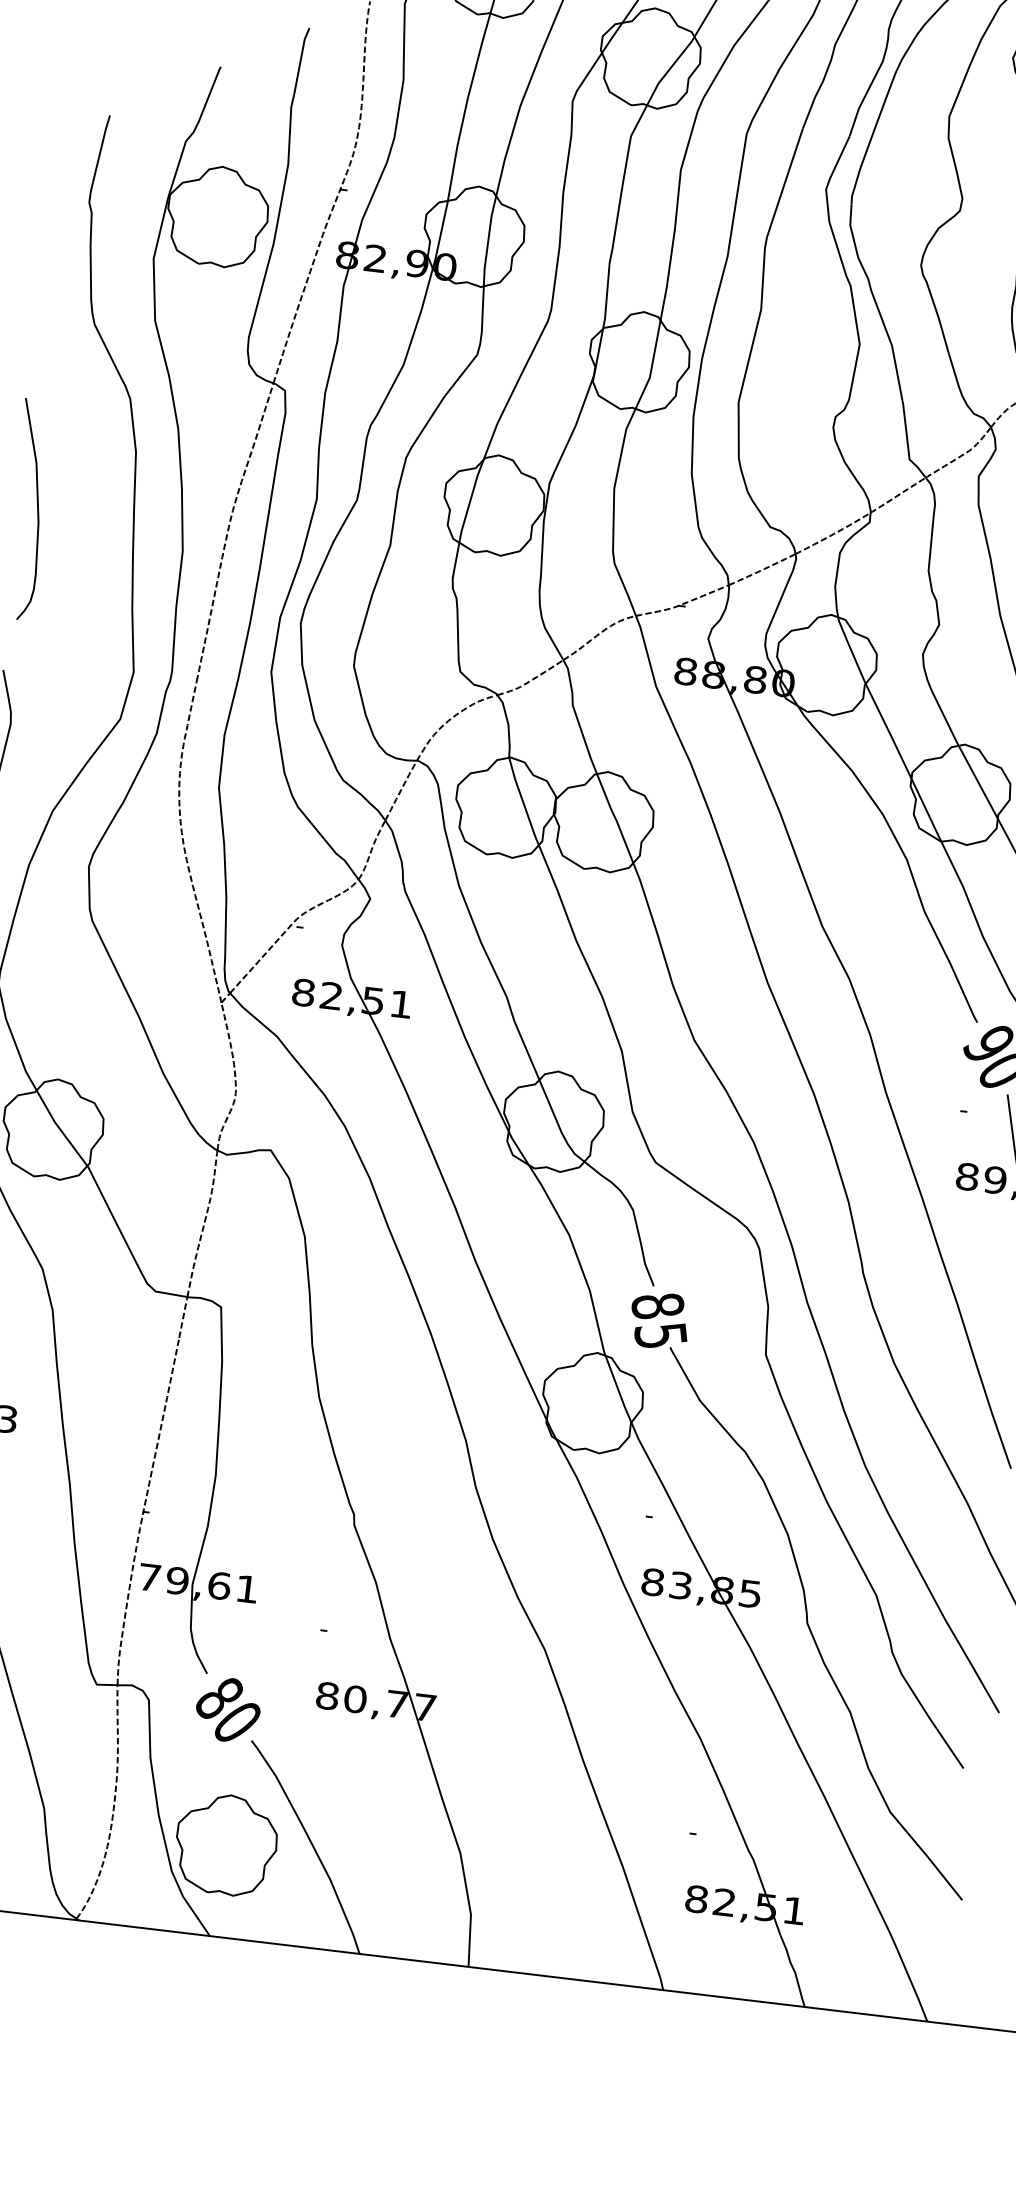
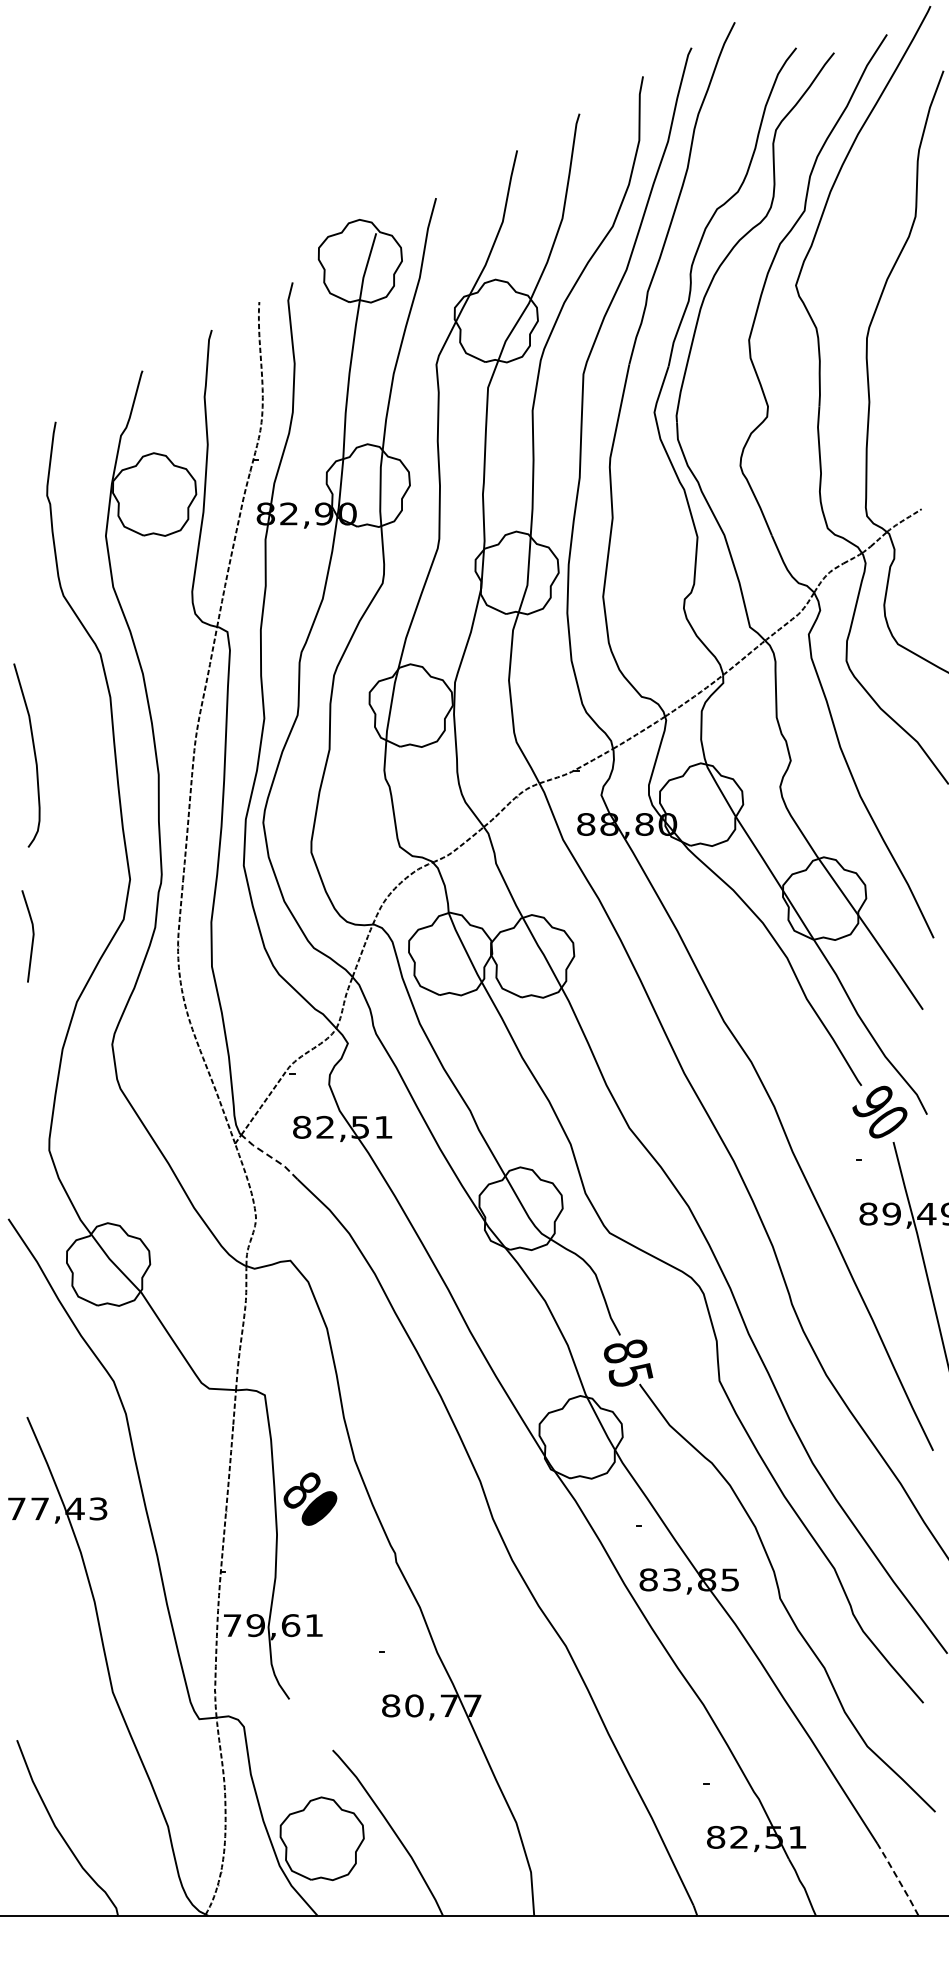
line: (260, 1022) -> (269, 1156), solid -> dashed
text: (228, 1709) -> (310, 1498), moved
line: (908, 1975) -> (898, 1879), solid -> dashed

